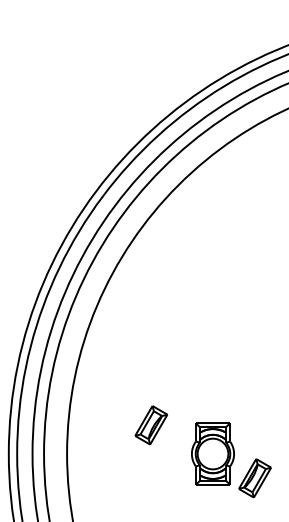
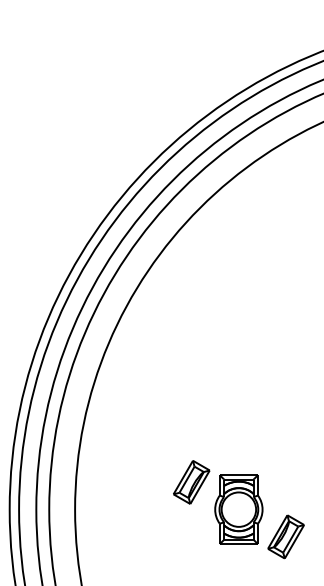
part: (151, 425) -> (191, 482), moved

